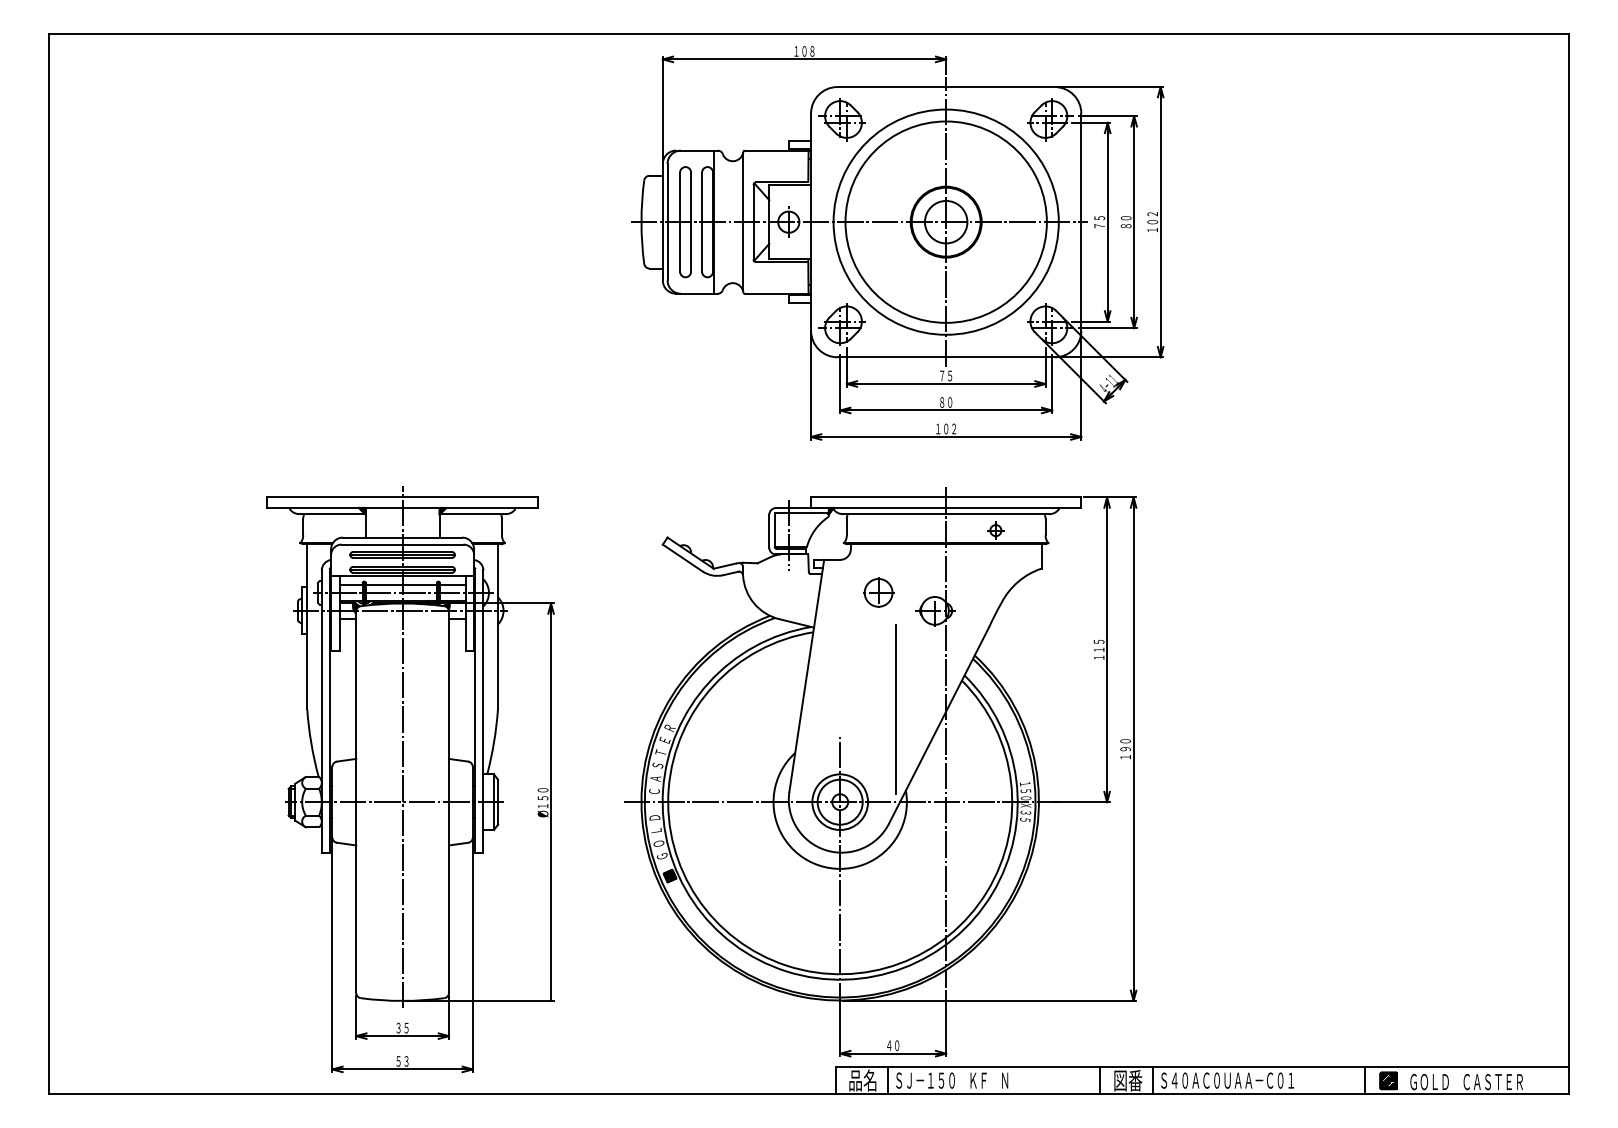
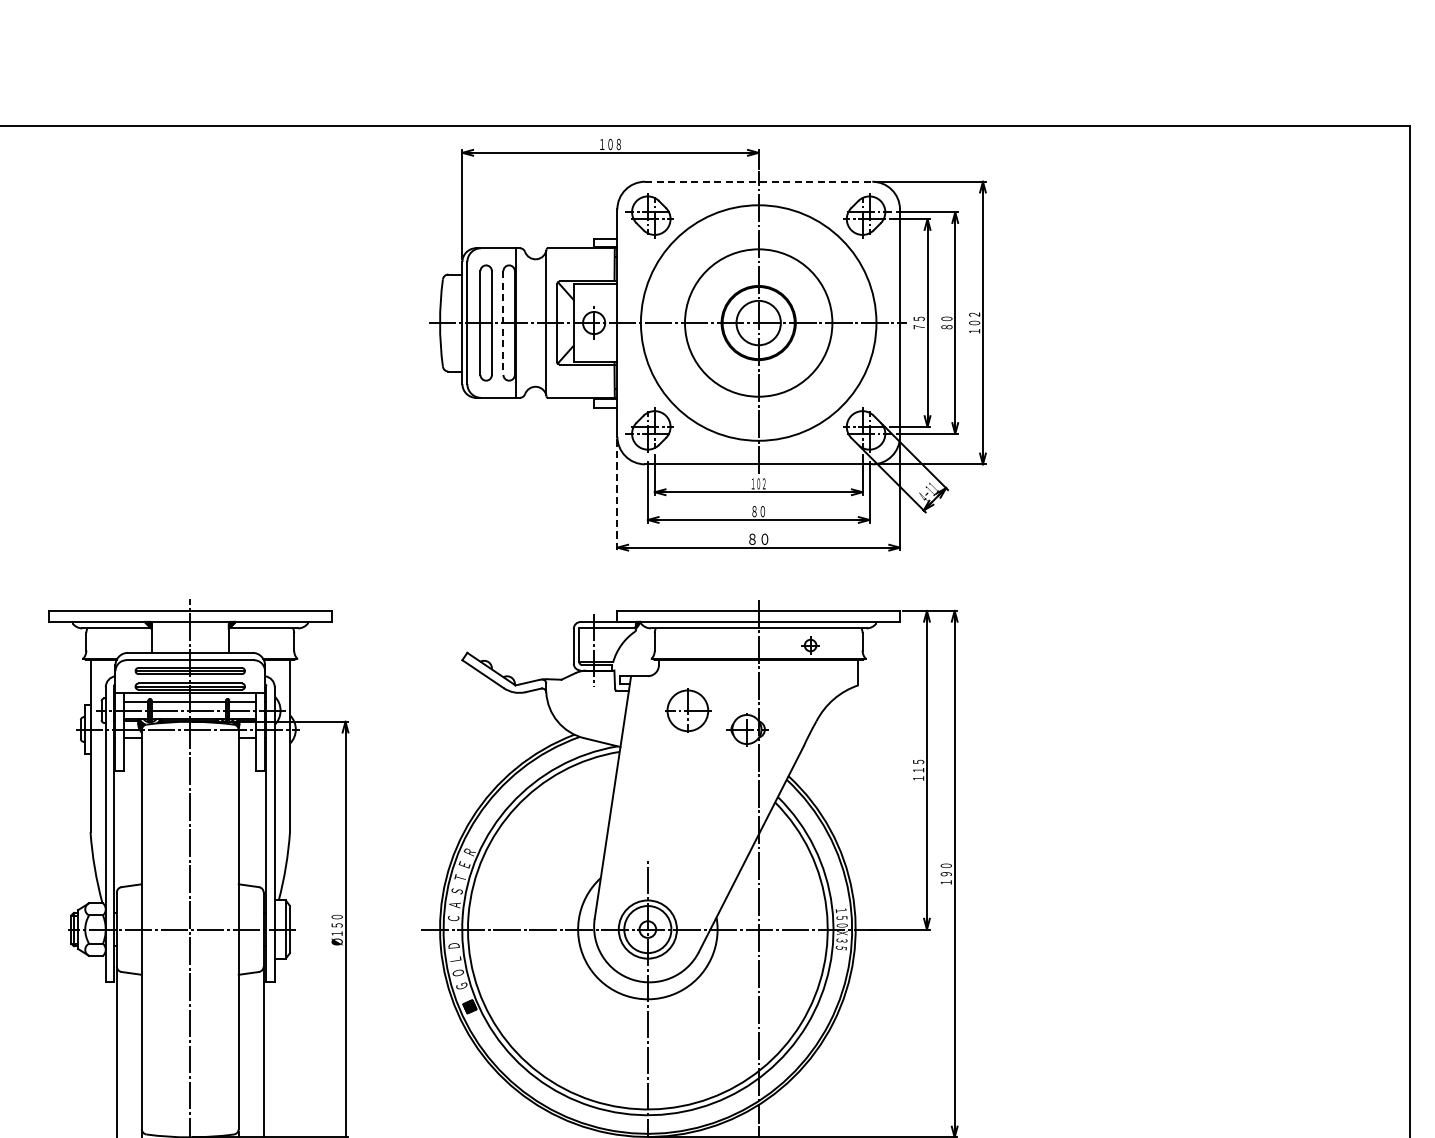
line: (946, 87) -> (759, 182), solid -> dashed
circle: (945, 221) -> (757, 322), size x0.7
line: (702, 222) -> (503, 323), solid -> dashed
text: (945, 375) -> (757, 483), ７５ -> １０２
line: (811, 387) -> (617, 495), solid -> dashed
text: (946, 428) -> (759, 538), １０２ -> ８０
part: (878, 592) -> (687, 710), size x1.4
line: (895, 709) -> (705, 832), removed

